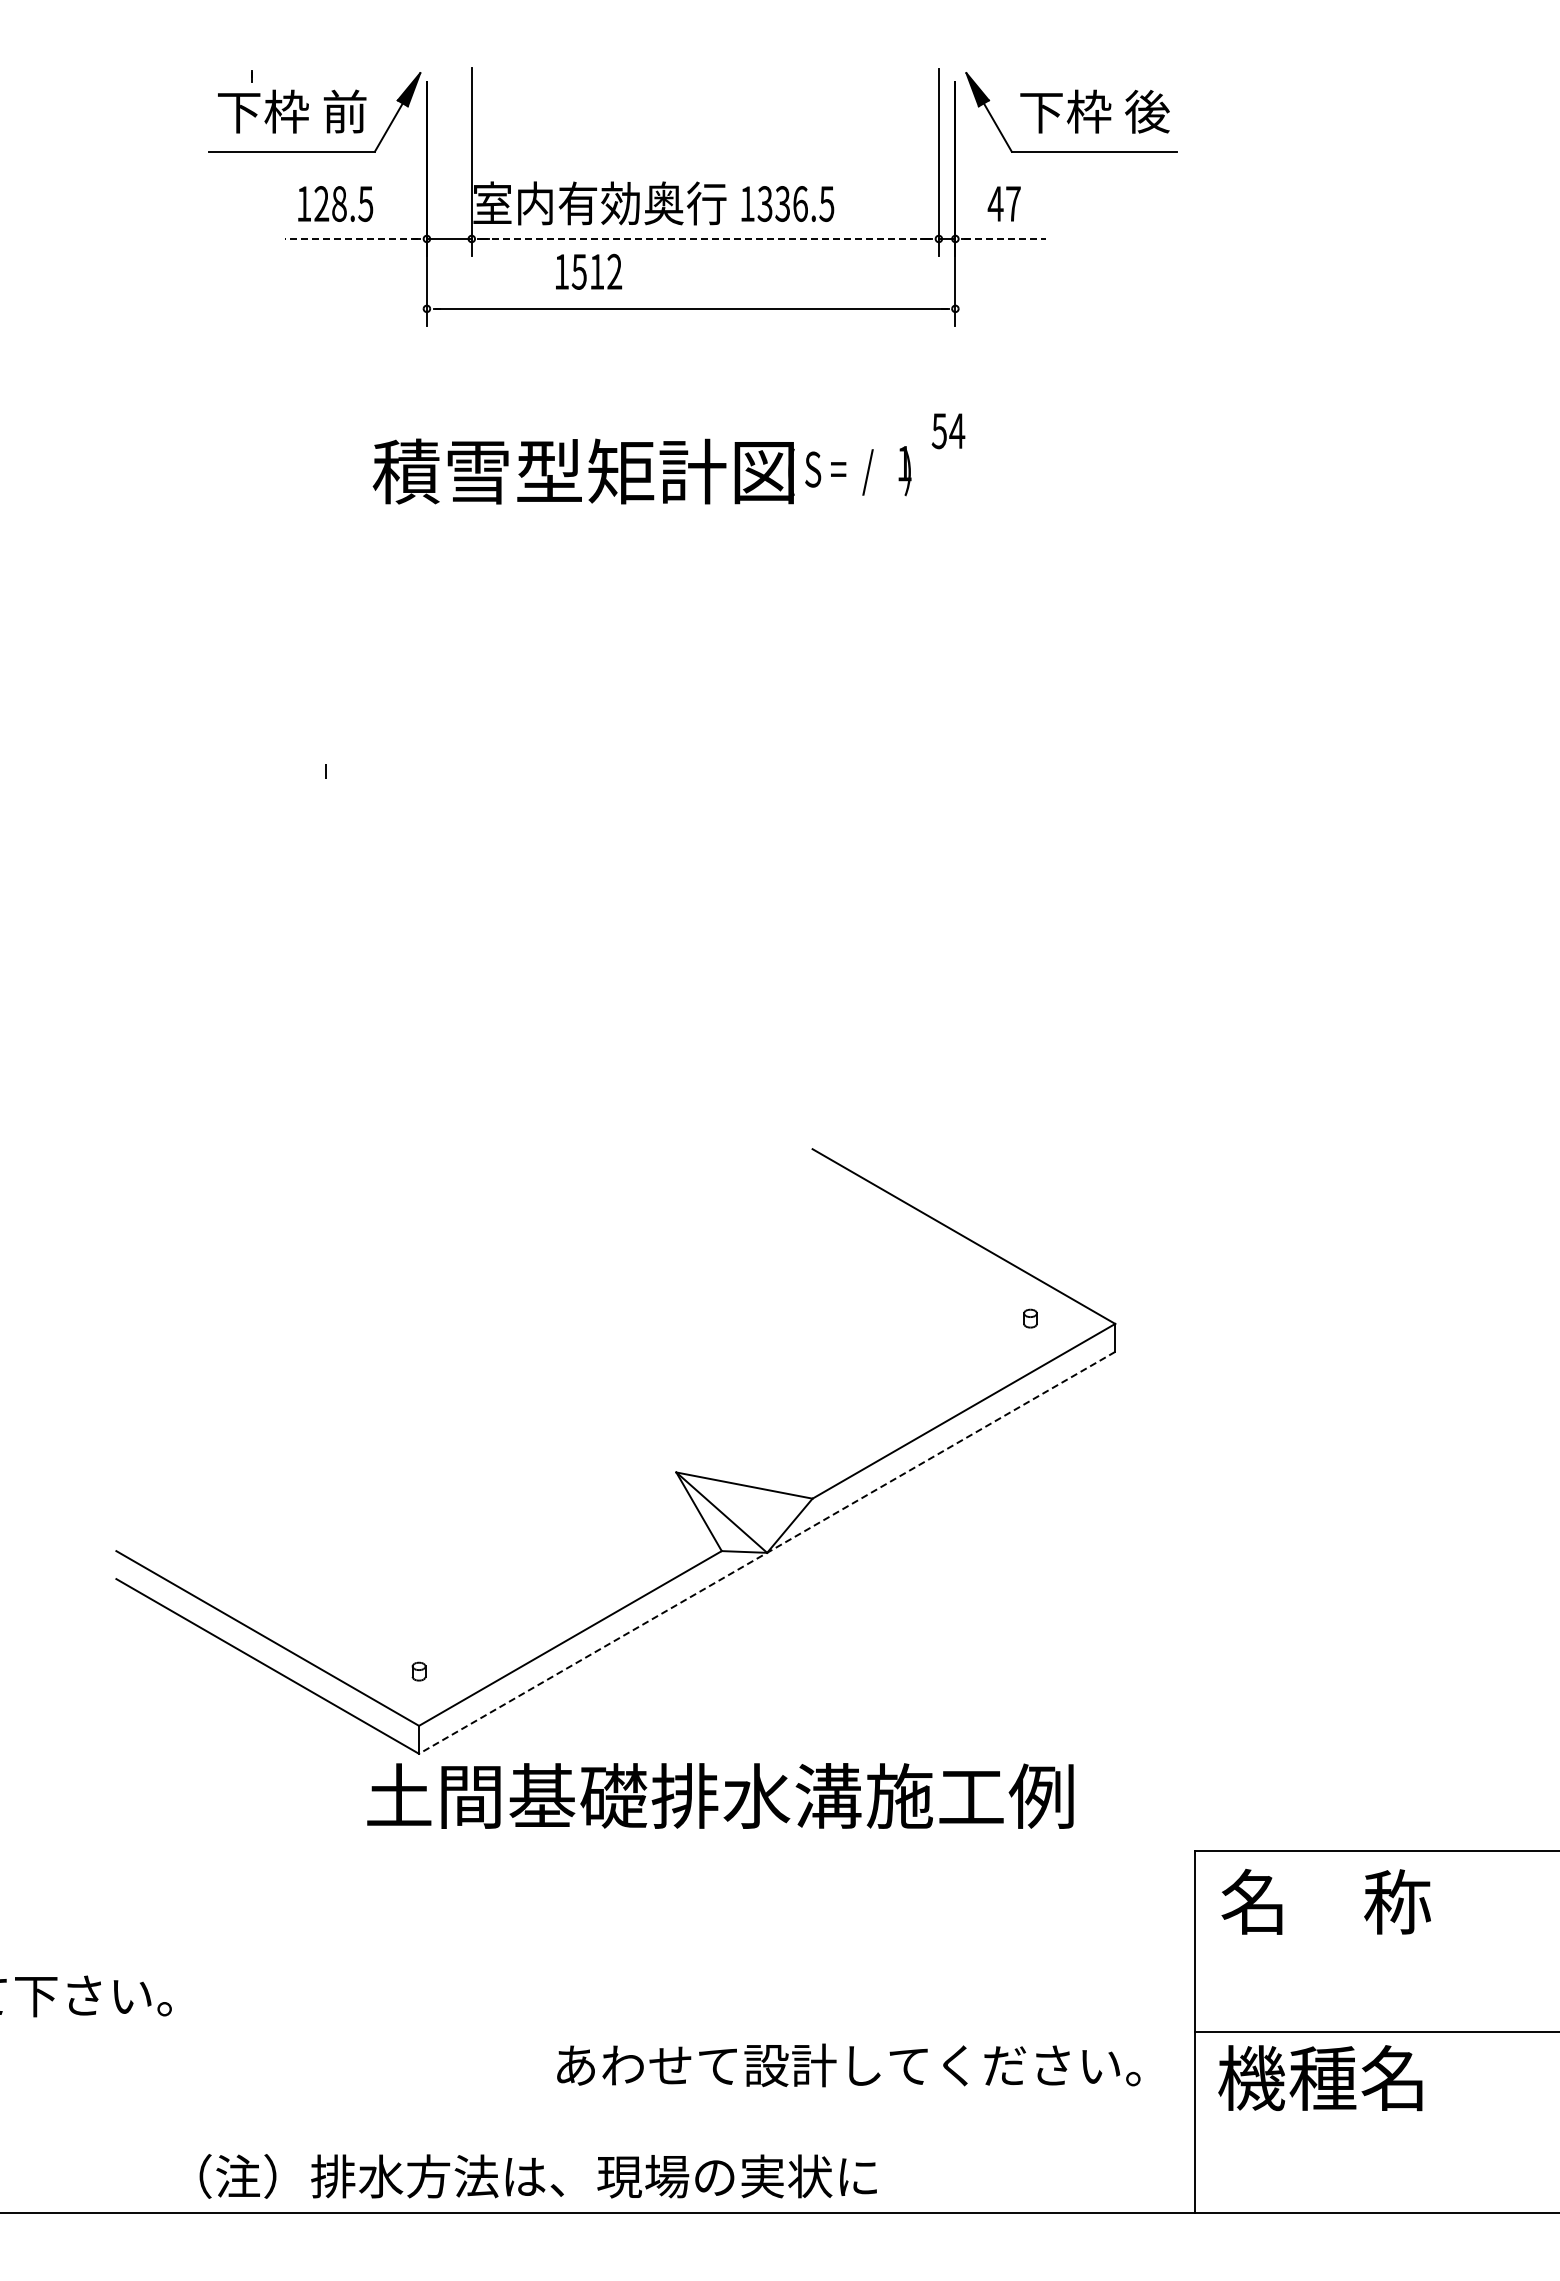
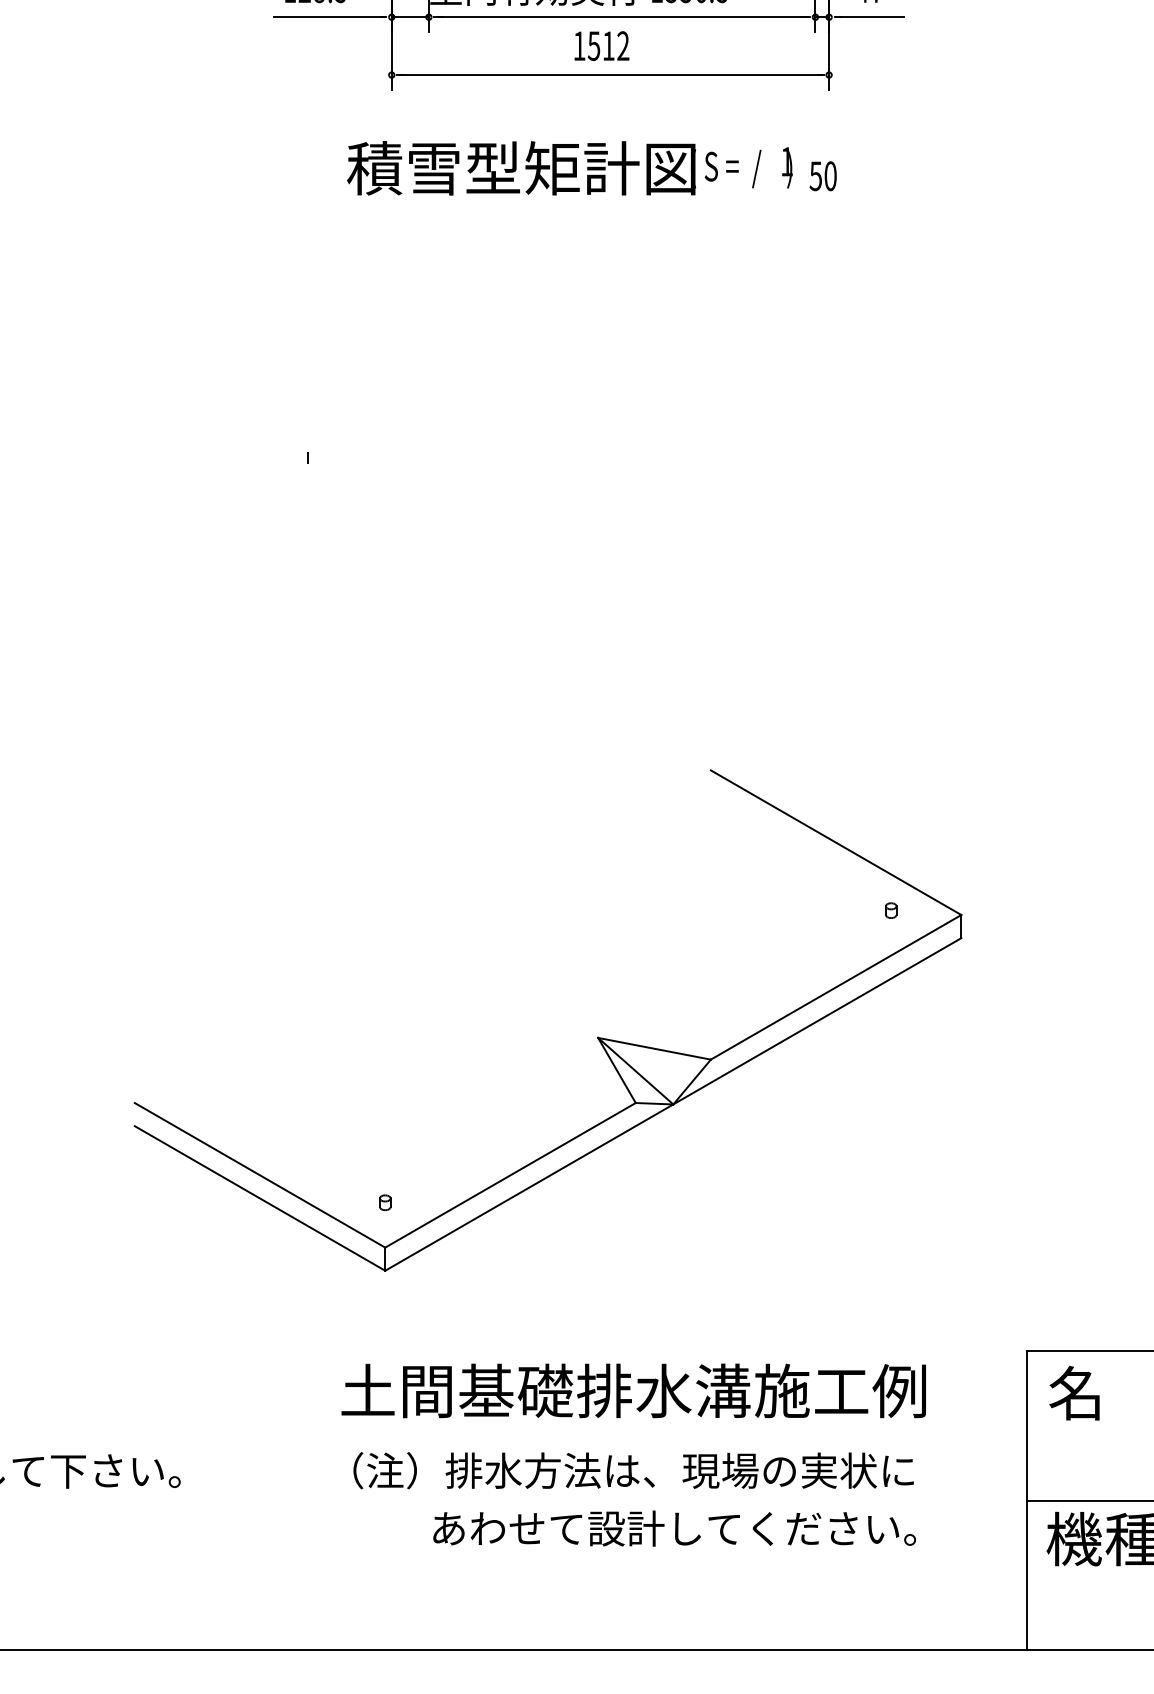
line: (351, 238) -> (329, 16), dashed -> solid
line: (705, 238) -> (622, 16), dashed -> solid
line: (1004, 238) -> (869, 16), dashed -> solid
text: (589, 271) -> (602, 45), moved
text: (957, 431) -> (830, 176), 54 -> 50
text: (641, 471) -> (569, 168), moved
line: (767, 1552) -> (673, 1104), dashed -> solid
text: (720, 1795) -> (633, 1390), moved
text: (848, 2065) -> (674, 1528), moved
text: (537, 2176) -> (633, 1470), moved

